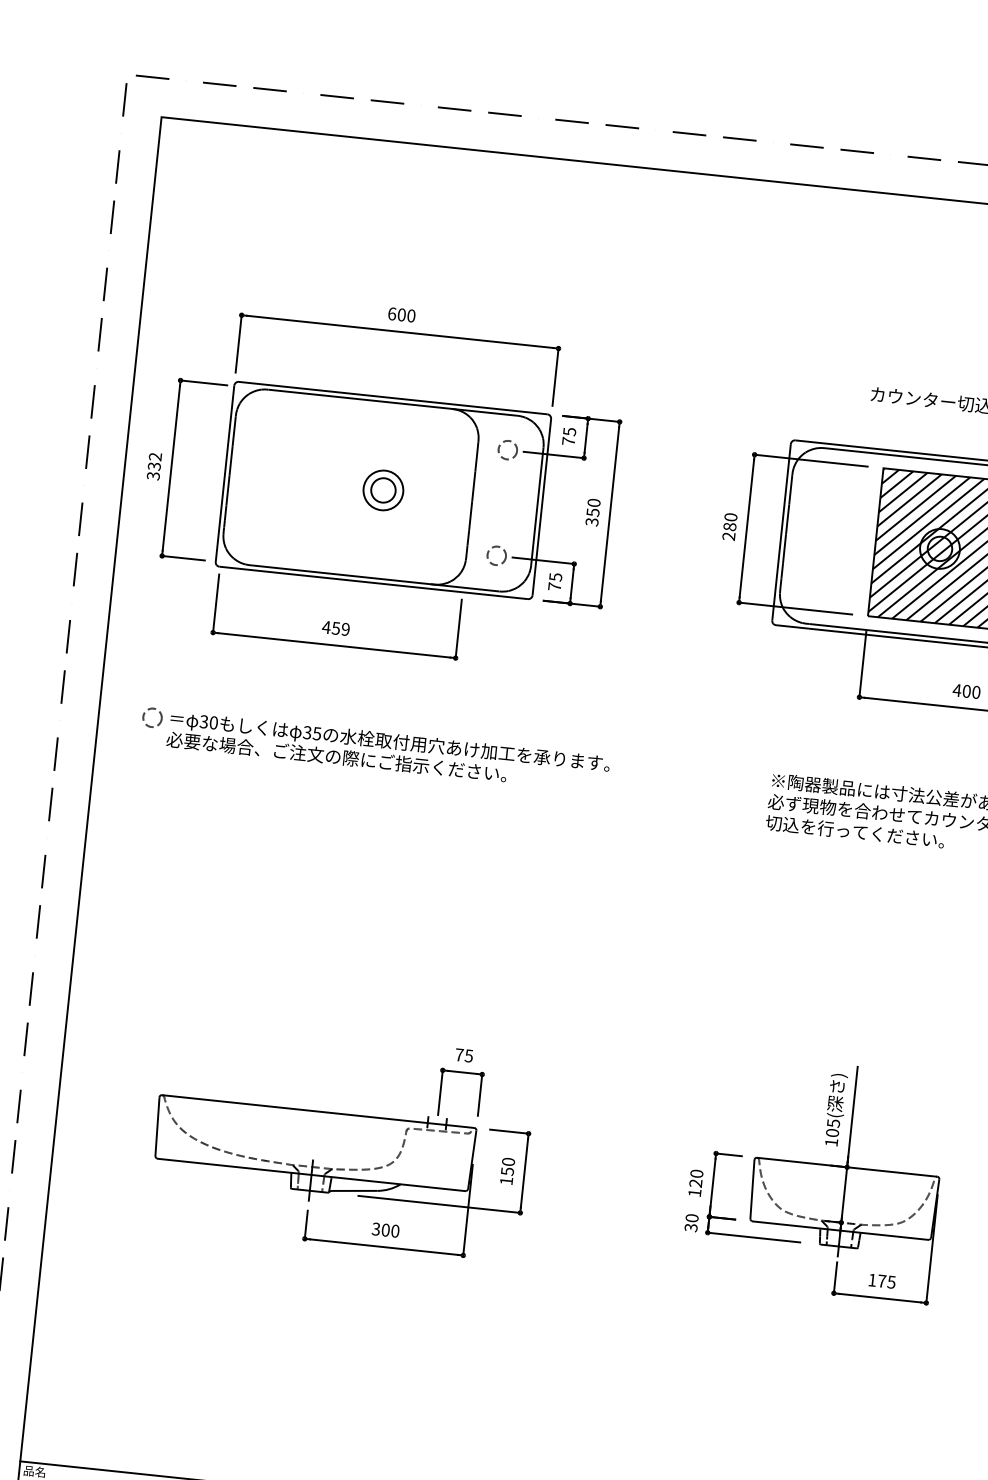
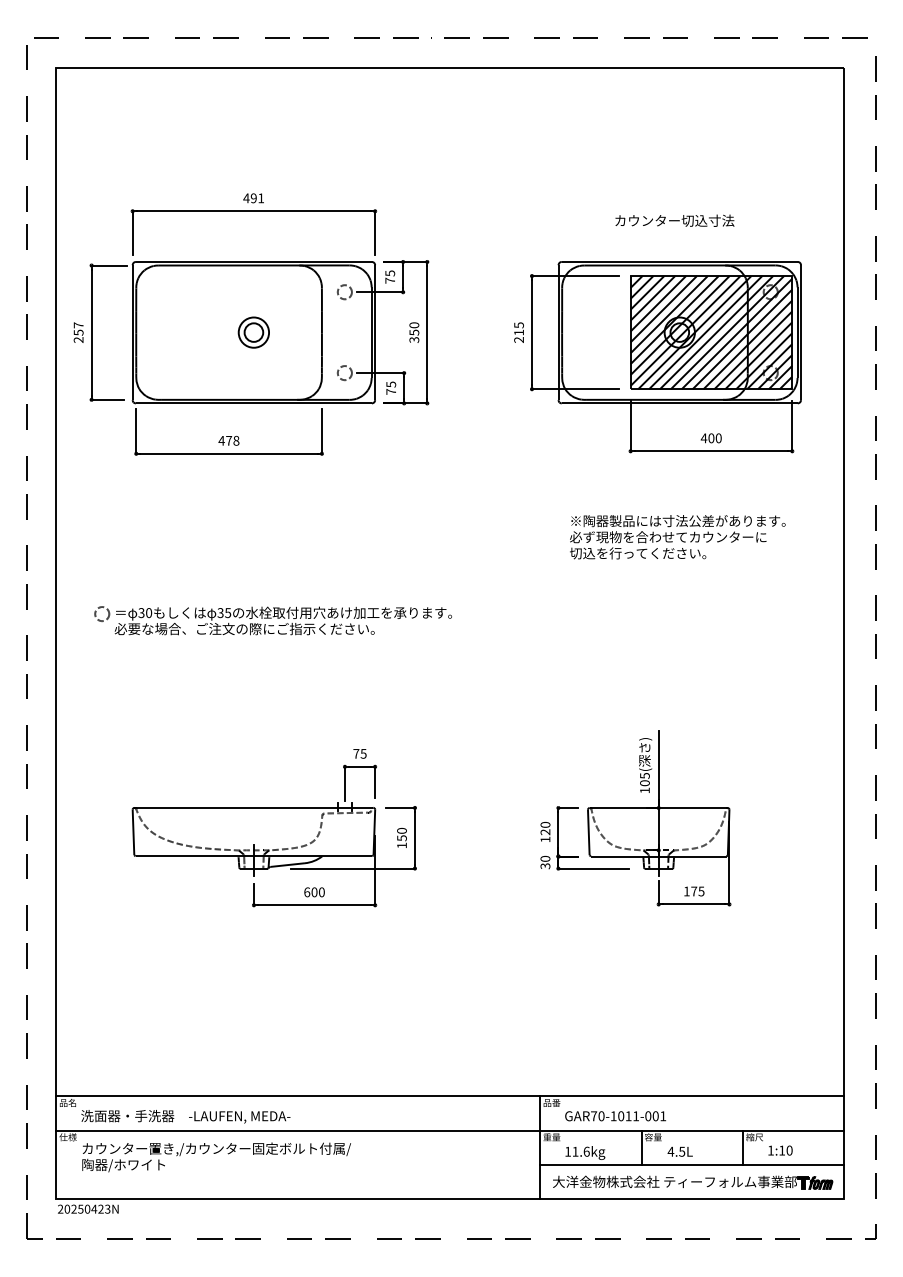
text: (401, 315) -> (253, 198), 600 -> 491
text: (154, 466) -> (78, 332), 332 -> 257
text: (729, 521) -> (518, 328), 280 -> 215
text: (340, 628) -> (232, 440), 459 -> 478
part: (374, 749) -> (272, 620), moved
text: (376, 1229) -> (307, 892), 300 -> 600

